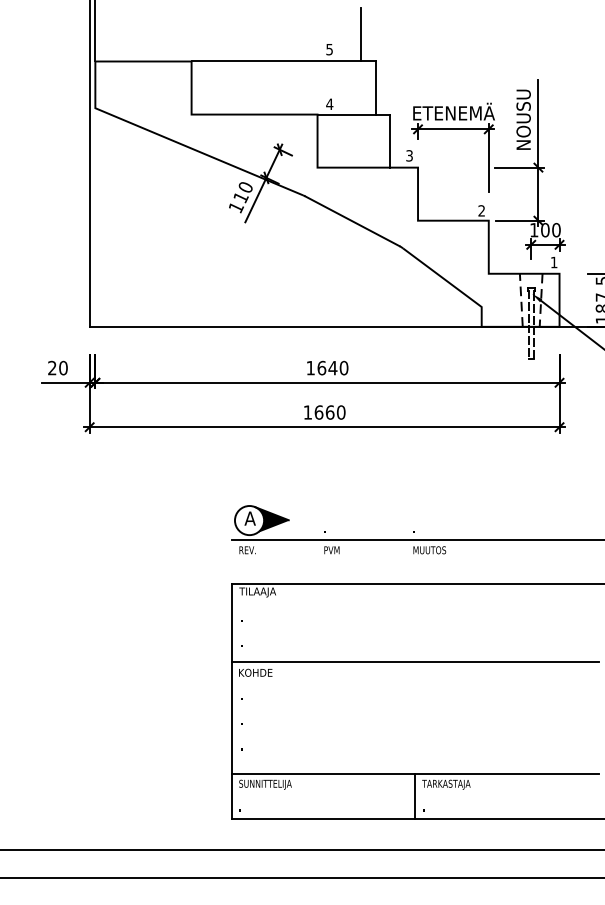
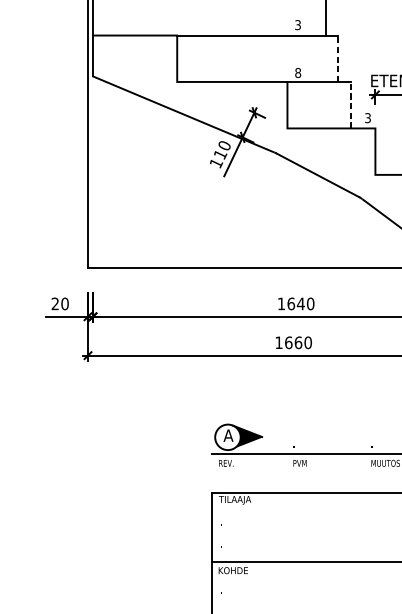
text: (329, 48) -> (297, 24), 5 -> 3
line: (375, 88) -> (338, 59), solid -> dashed
text: (329, 104) -> (297, 73), 4 -> 8
line: (389, 141) -> (350, 105), solid -> dashed

